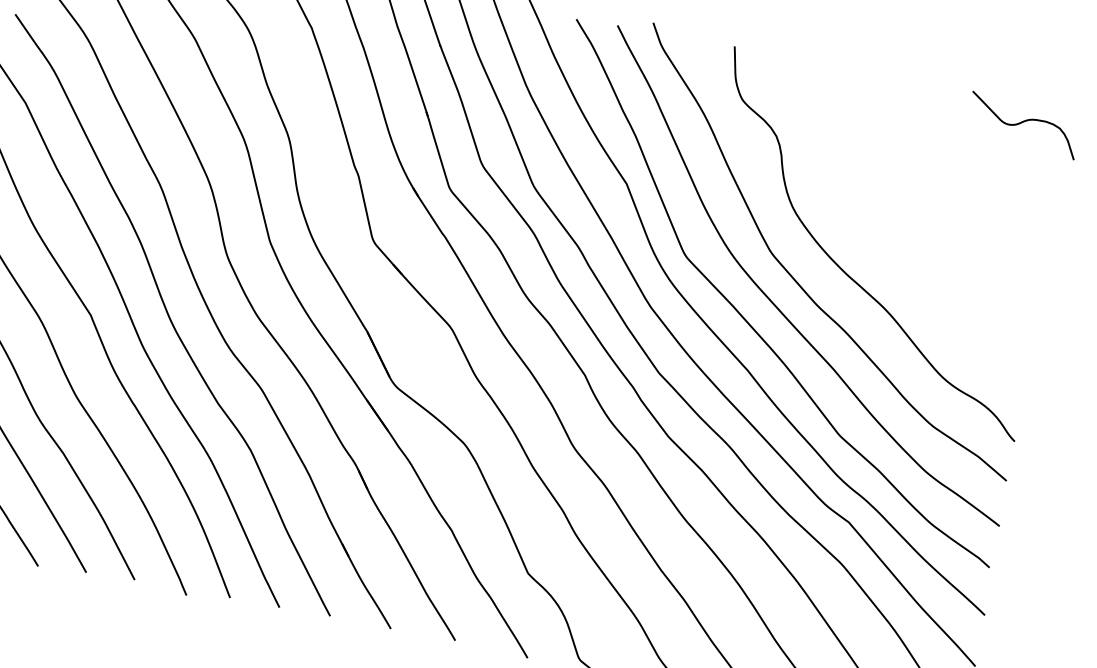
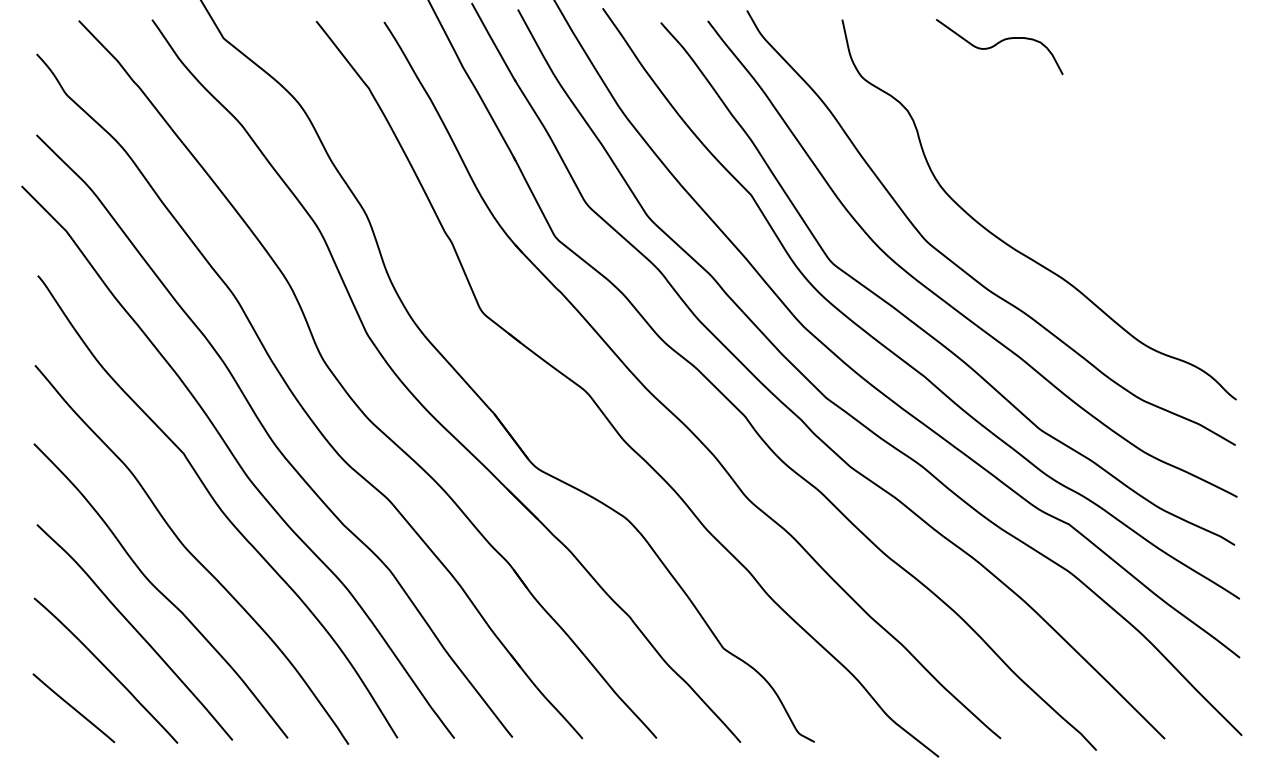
curve: (1021, 123) -> (997, 44), moved

